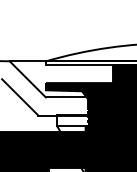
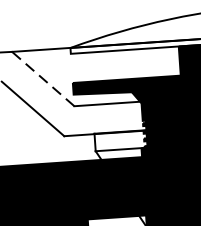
line: (27, 79) -> (42, 79), solid -> dashed

